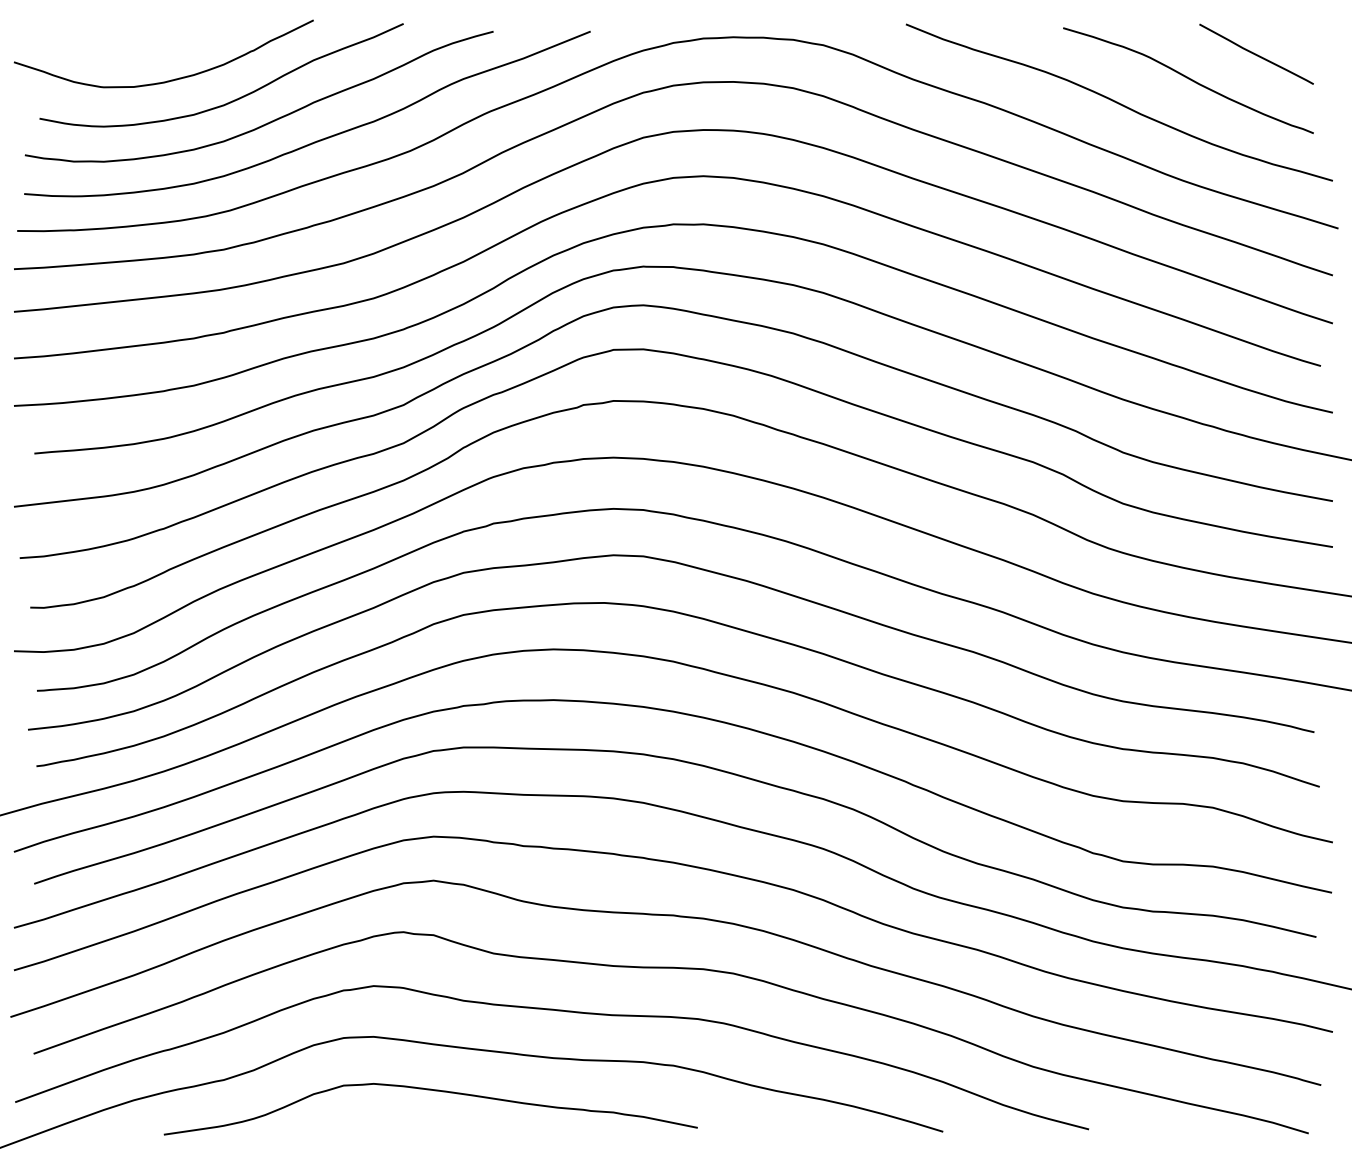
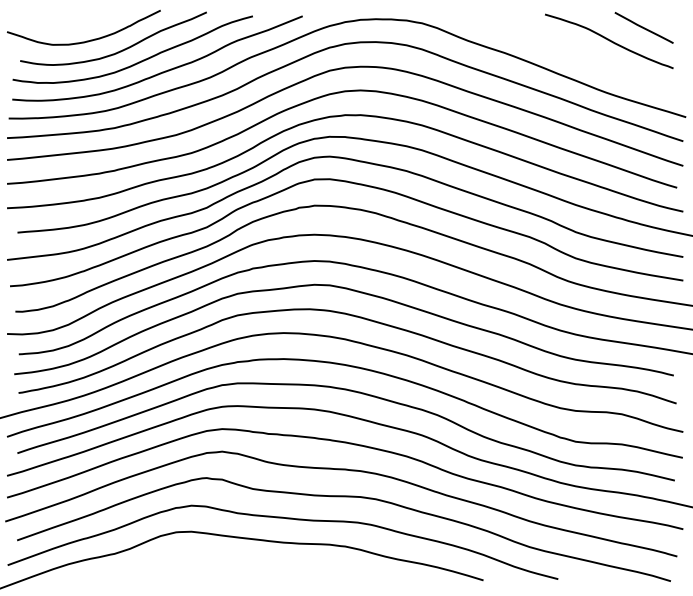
curve: (1118, 102) -> (573, 52), removed
curve: (436, 1092) -> (223, 560), removed

